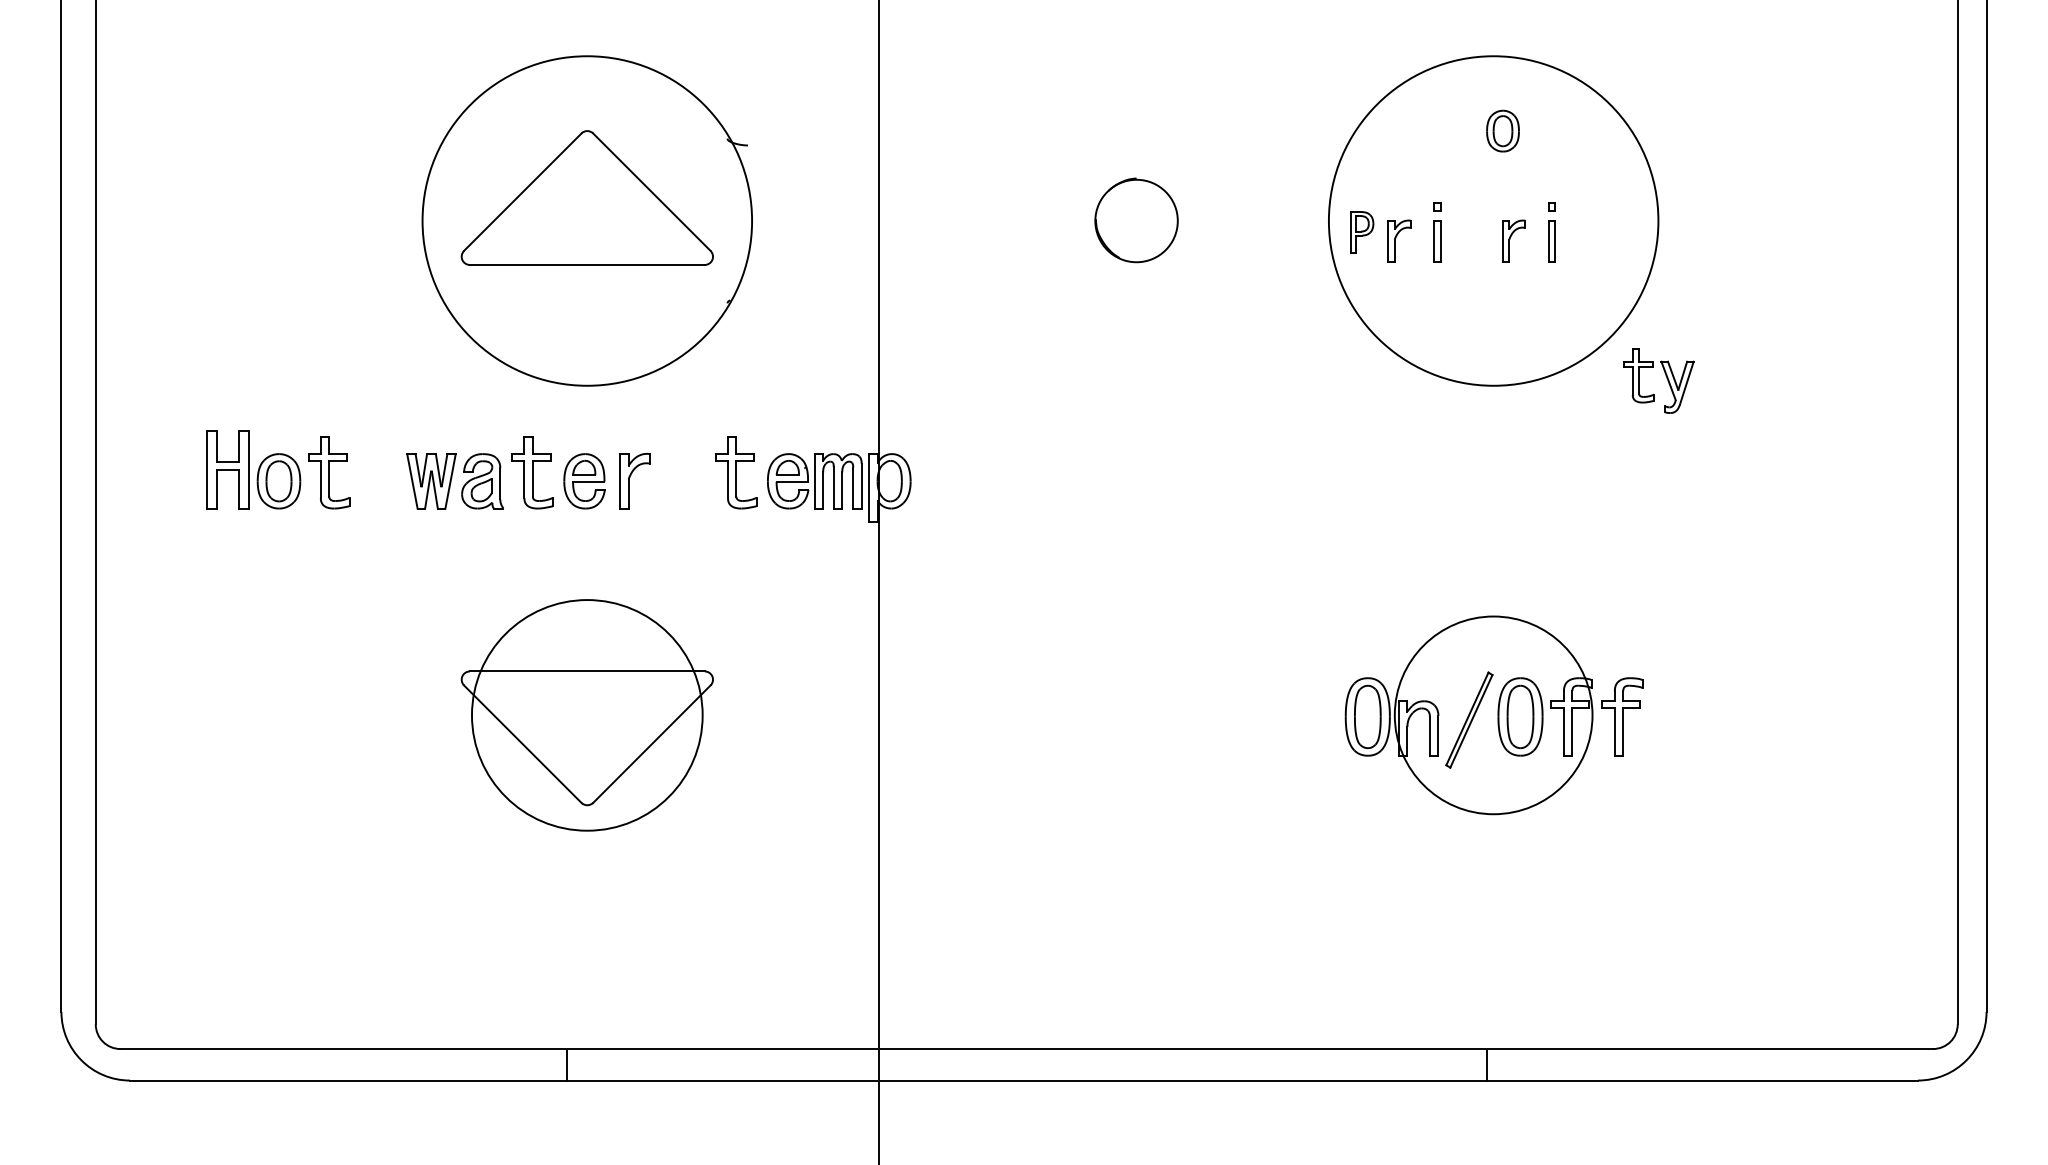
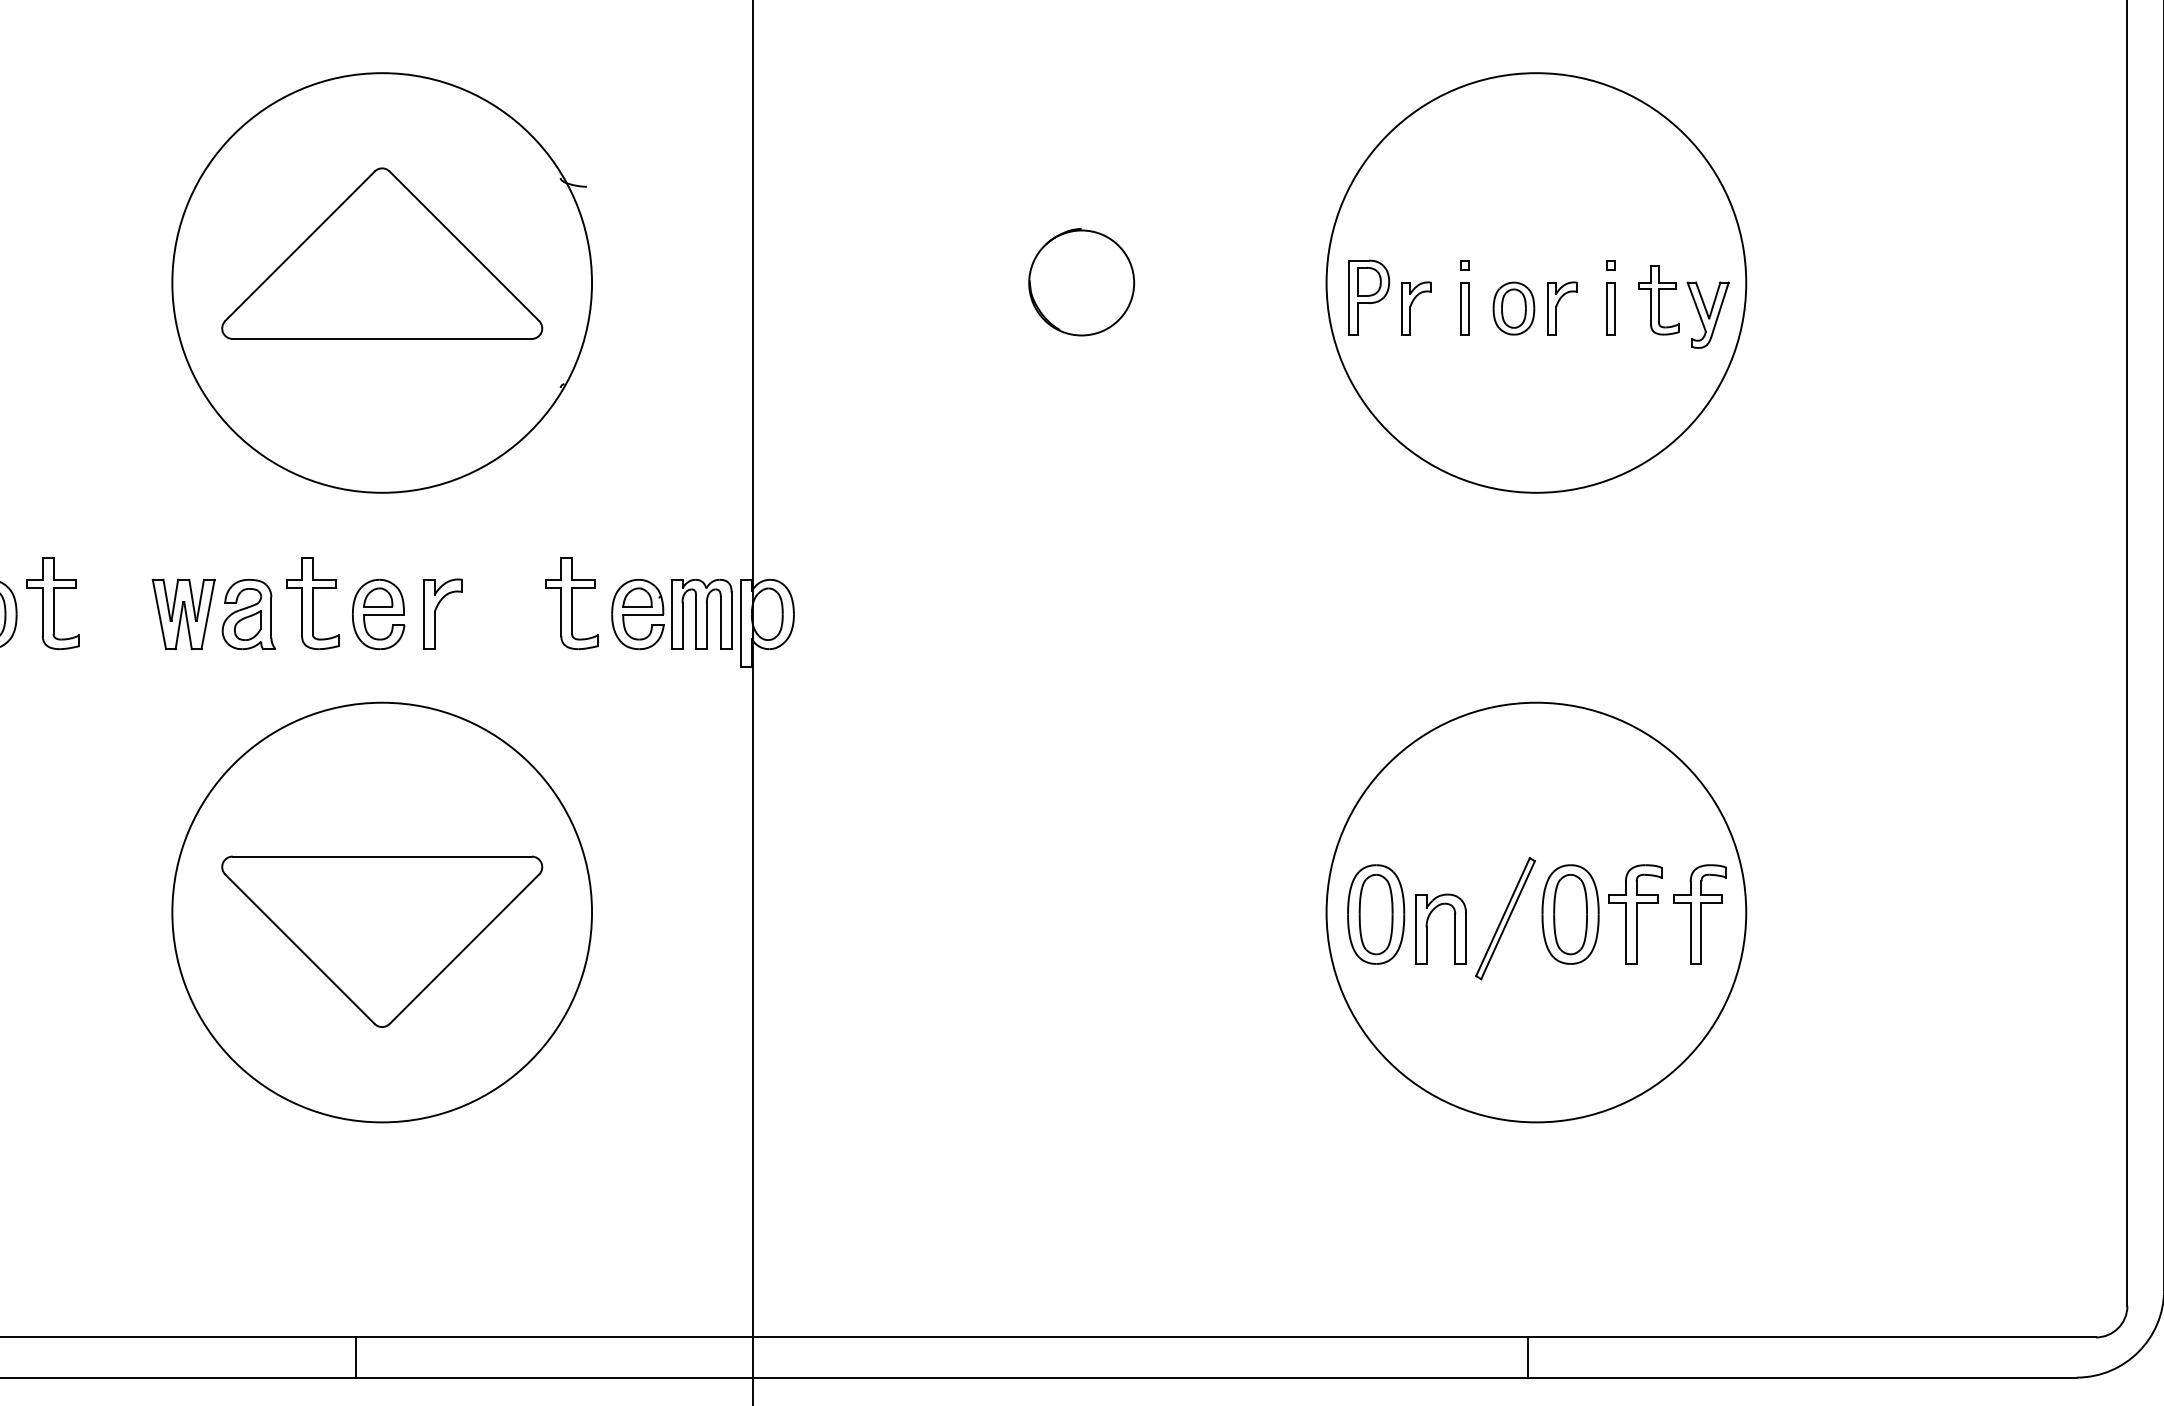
part: (1502, 130) -> (1513, 307), moved
part: (1362, 232) -> (1369, 297), size x1.43
part: (1666, 378) -> (1694, 303), moved
circle: (587, 715) -> (382, 912), size x1.43
circle: (1493, 715) -> (1536, 912), size x1.67

